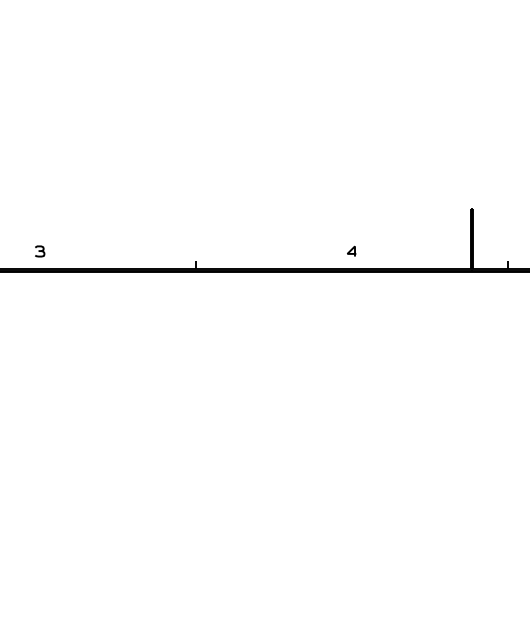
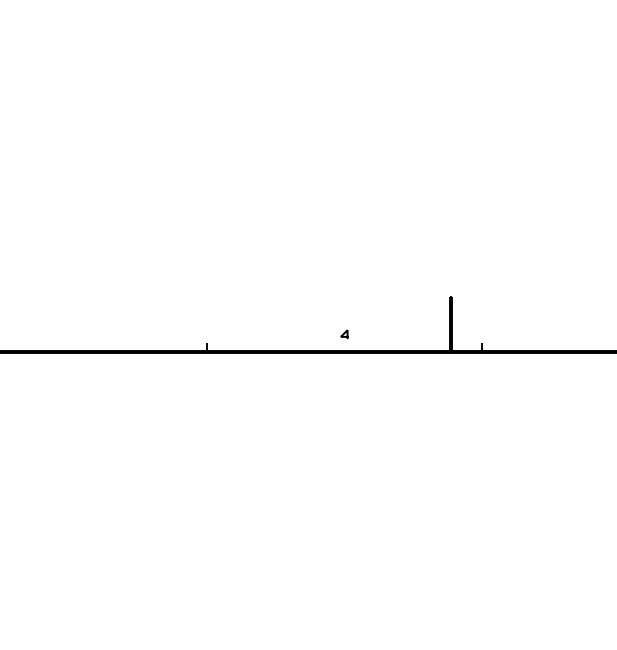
part: (39, 251) -> (69, 334), removed

